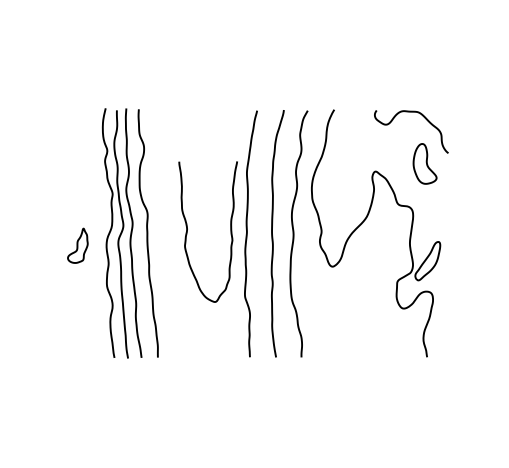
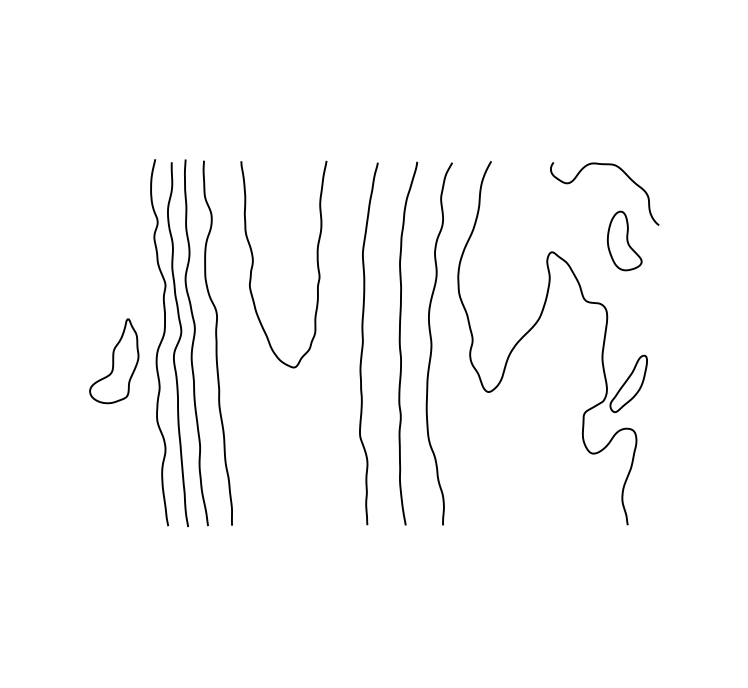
curve: (187, 231) -> (253, 263), moved
part: (77, 245) -> (113, 360), size x1.67

